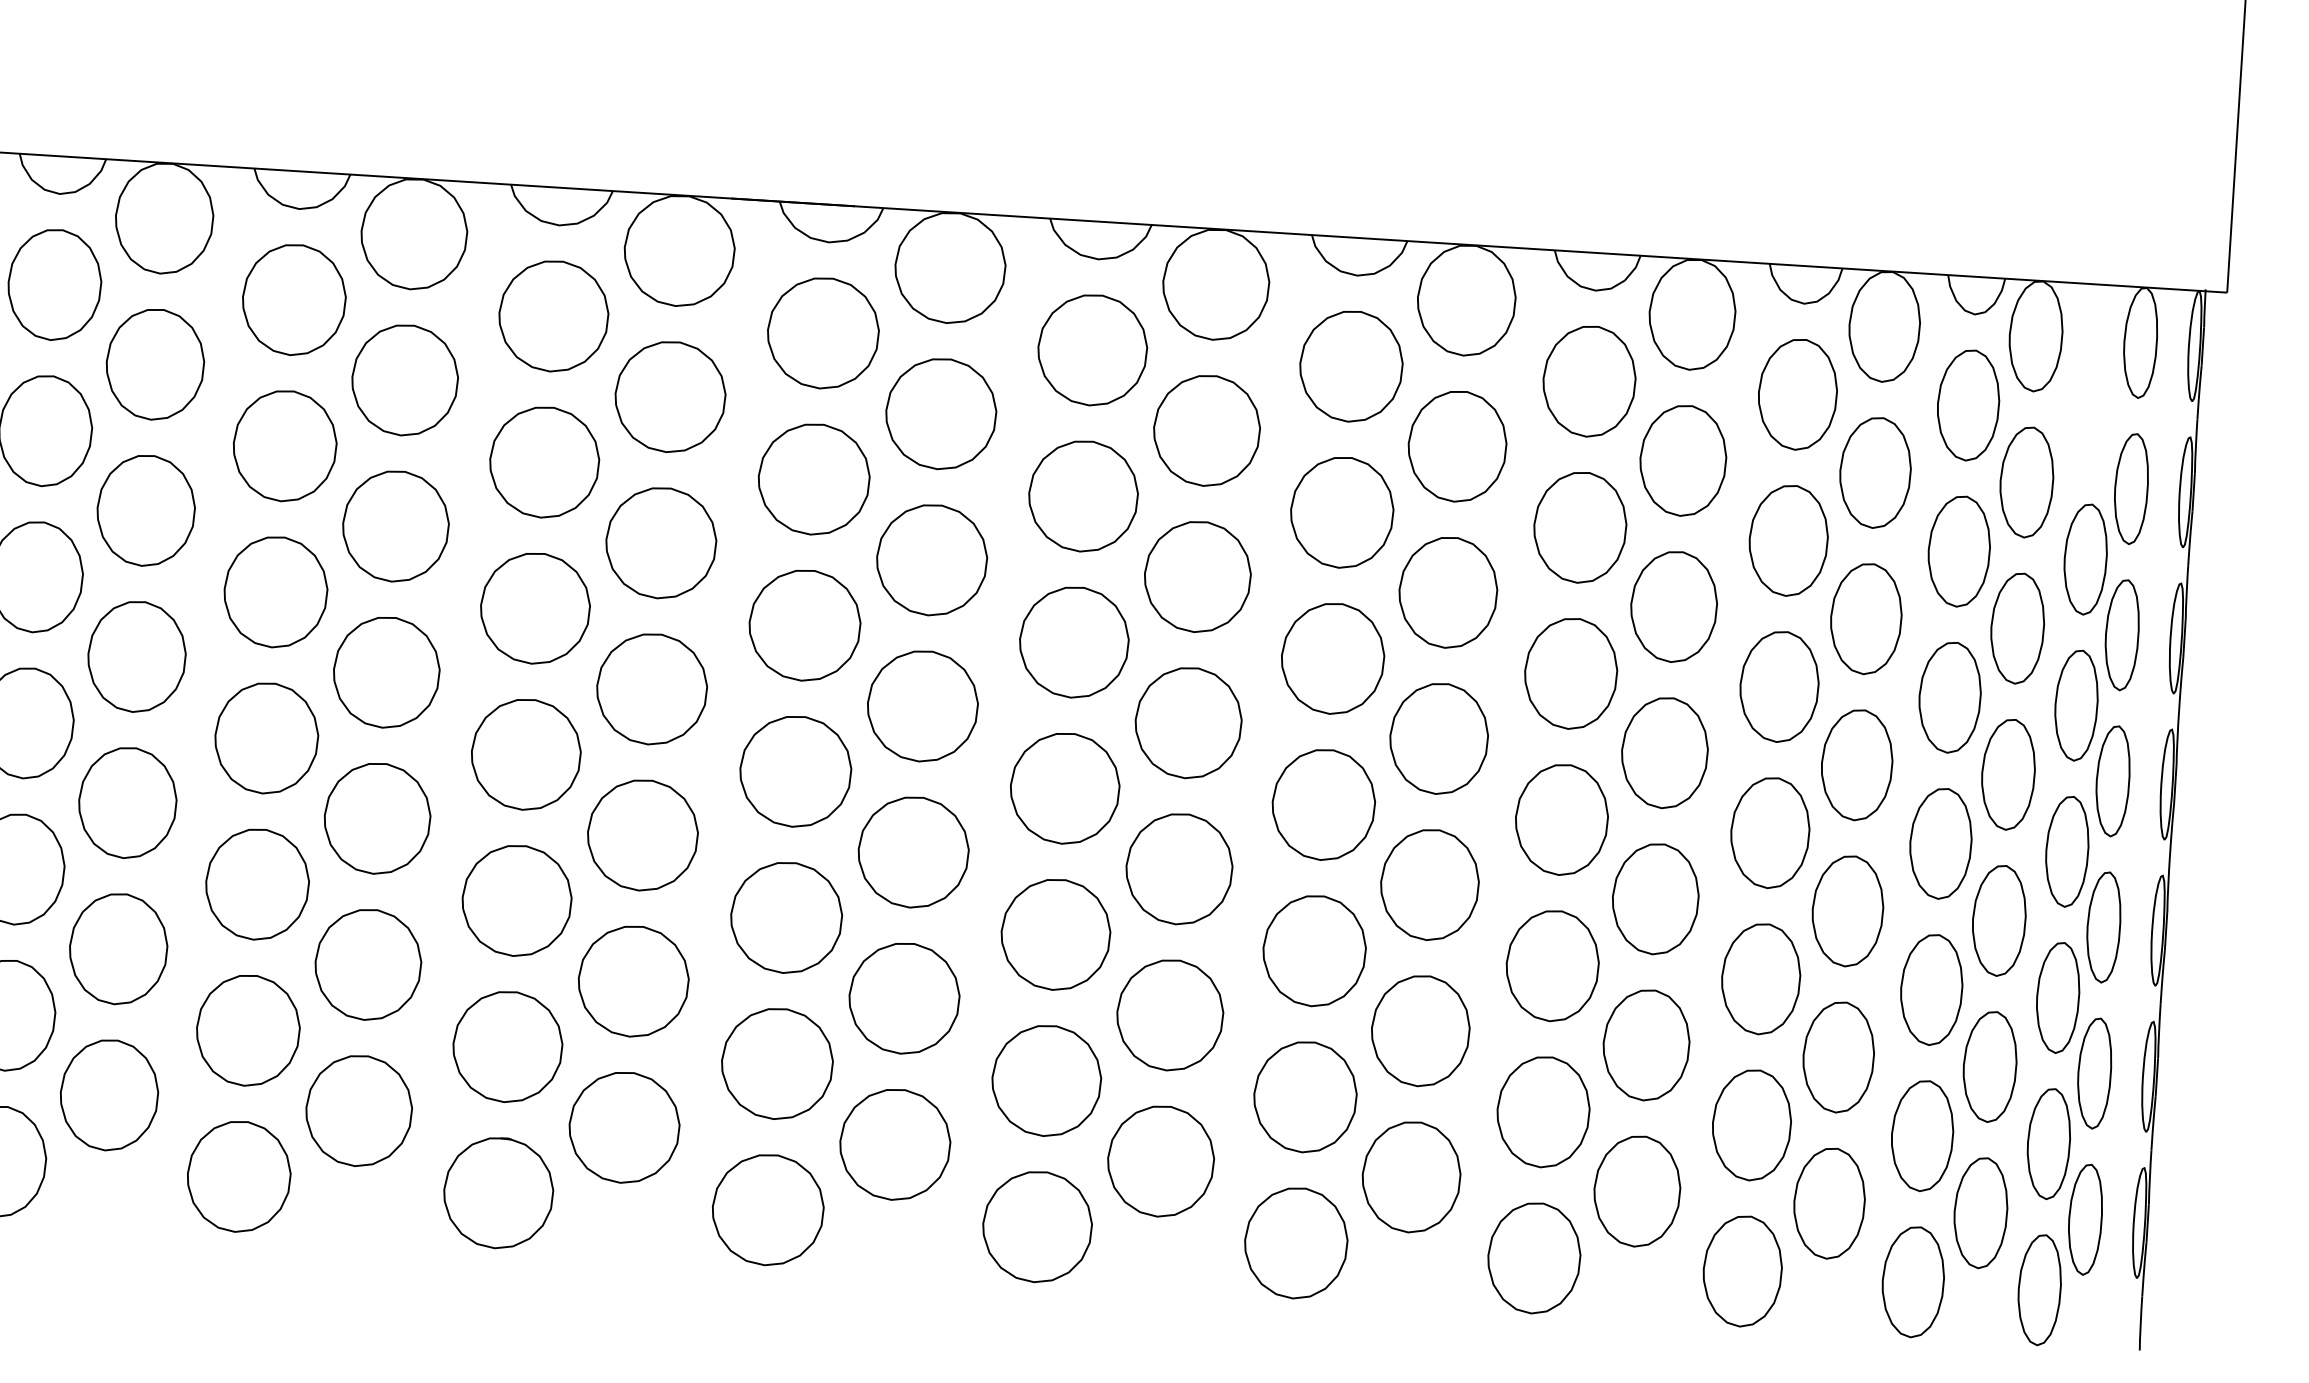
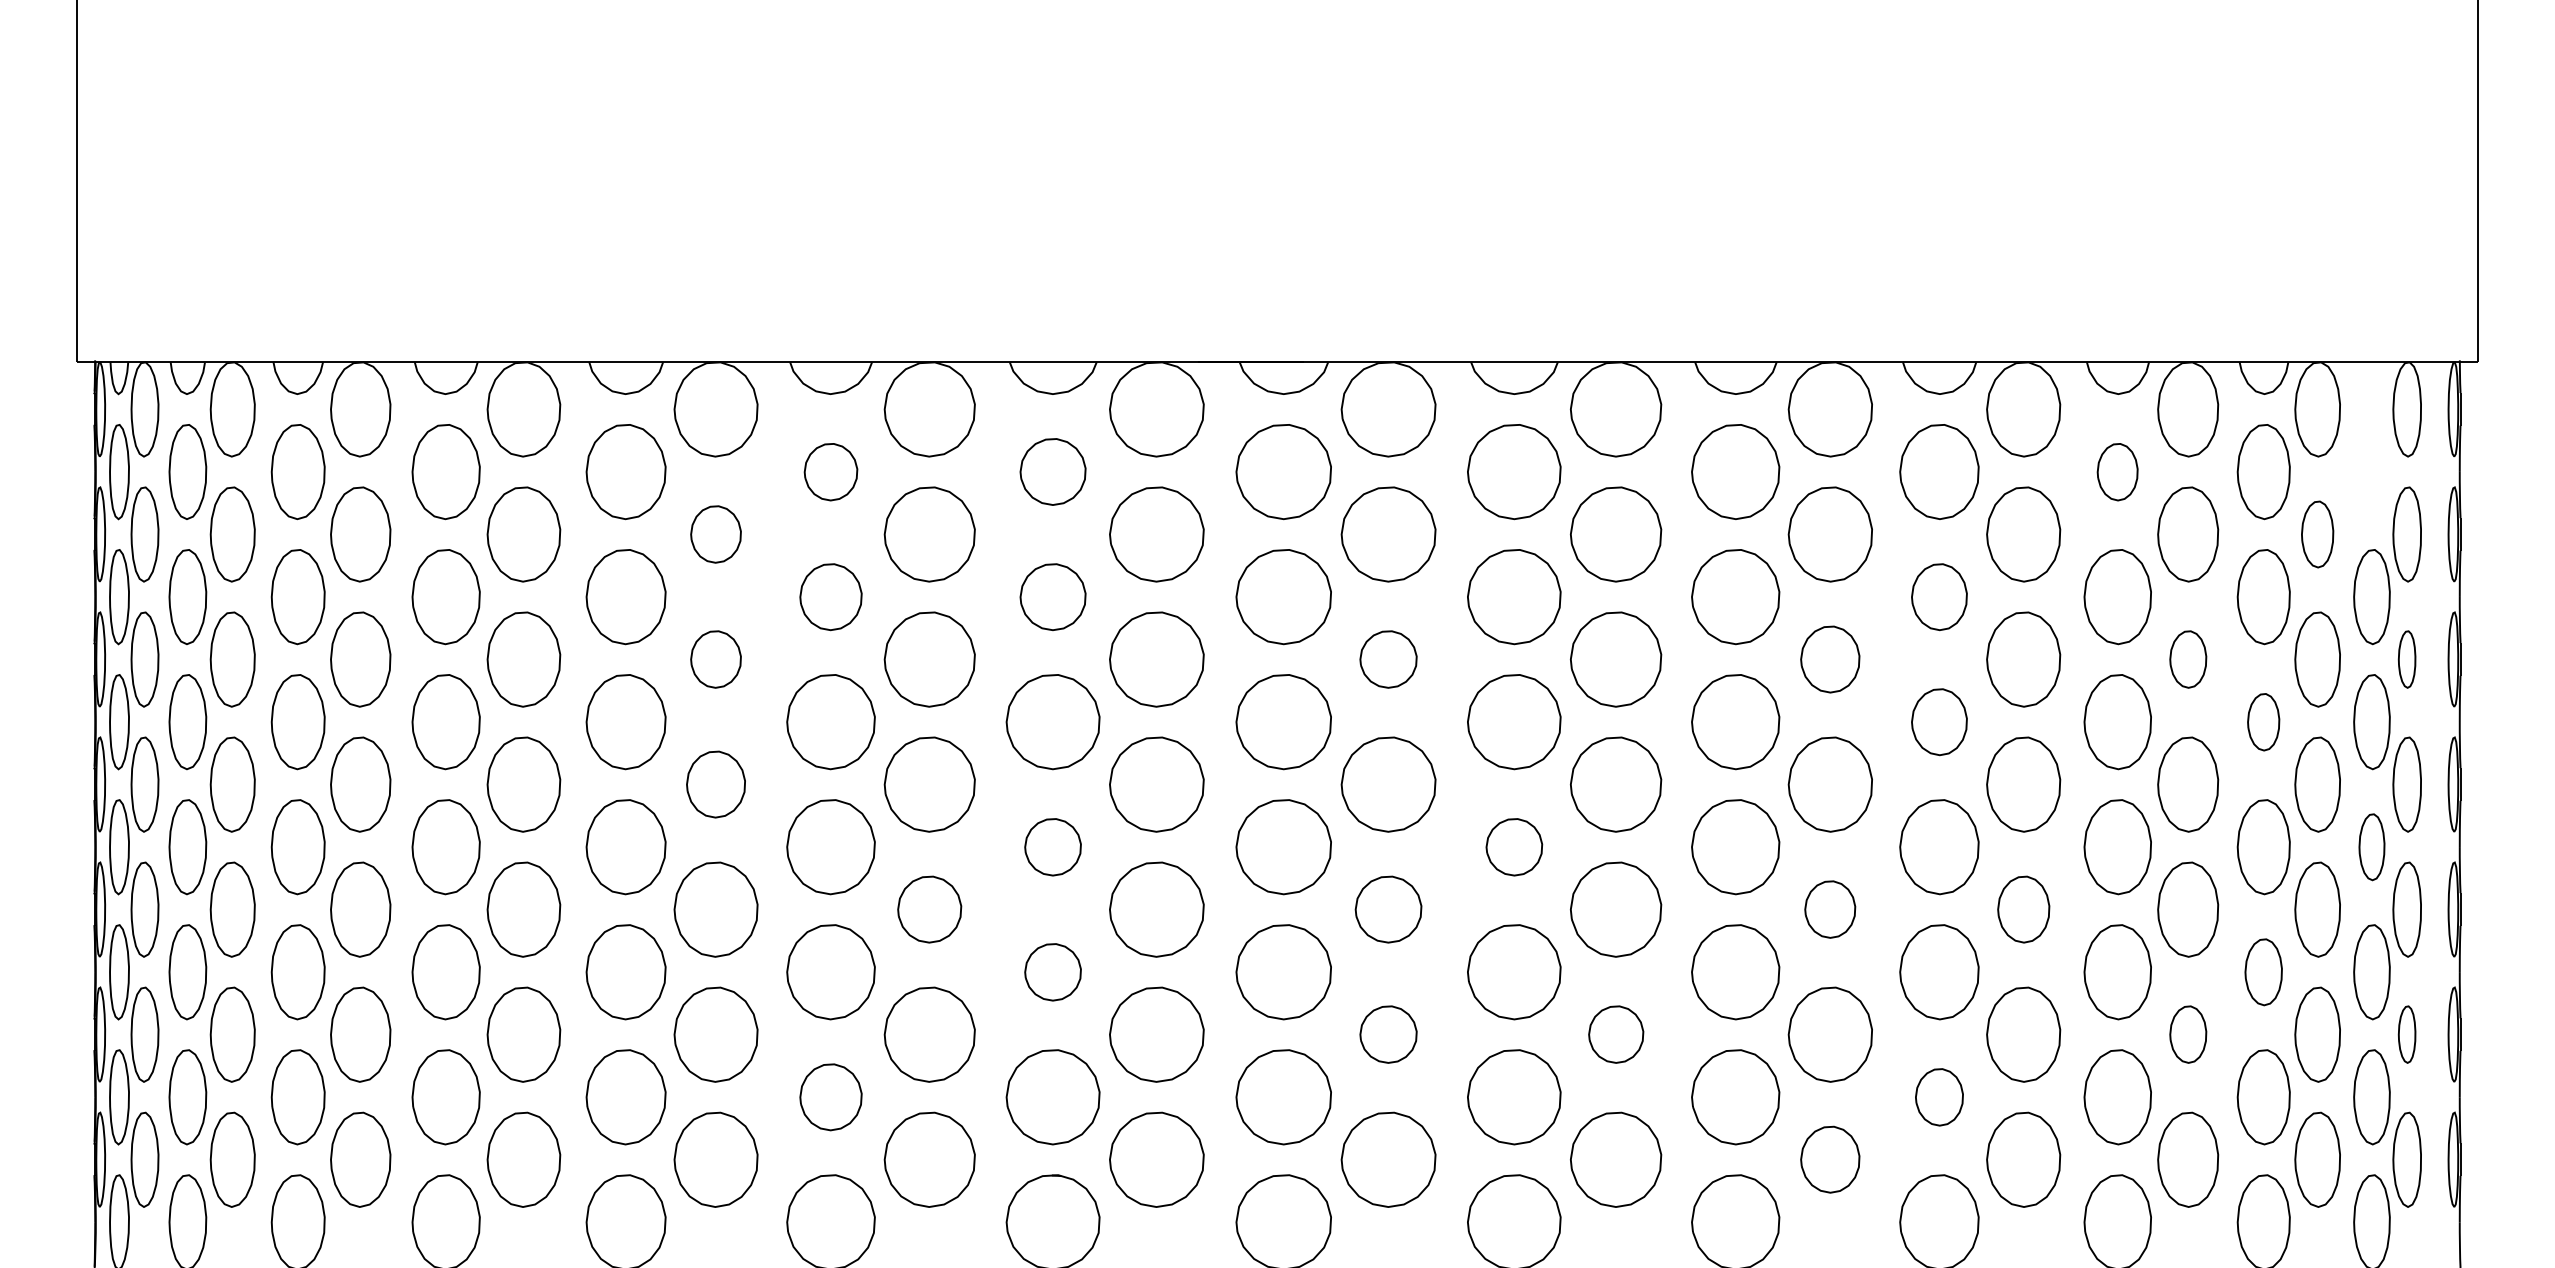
part: (293, 300) -> (830, 472), size x0.6
part: (553, 315) -> (1052, 471), size x0.7
part: (154, 364) -> (715, 534), size x0.6
part: (1797, 395) -> (2117, 472), size x0.6
part: (284, 446) -> (830, 597), size x0.7
part: (543, 463) -> (1052, 597), size x0.7
part: (2026, 482) -> (2317, 534), size x0.7
part: (145, 510) -> (715, 659), size x0.6
part: (1580, 528) -> (1939, 597), size x0.7
part: (931, 560) -> (1388, 659), size x0.6
part: (1447, 592) -> (1829, 659), size x0.7
part: (1866, 618) -> (2188, 659), size x0.6
part: (2121, 634) -> (2406, 659), size x0.6
part: (136, 656) -> (715, 784), size x0.7
part: (1571, 674) -> (1939, 722), size x0.7
part: (1949, 698) -> (2263, 722), size x0.6
part: (525, 755) -> (1052, 847), size x0.6
part: (1065, 789) -> (1514, 847), size x0.6
part: (377, 818) -> (929, 909), size x0.7
part: (913, 852) -> (1388, 909), size x0.7
part: (2066, 852) -> (2371, 847), size x0.7
part: (1428, 884) -> (1829, 909), size x0.6
part: (1655, 898) -> (2023, 909), size x0.7
part: (516, 901) -> (1052, 972), size x0.6
part: (1931, 990) -> (2263, 972), size x0.7
part: (904, 998) -> (1388, 1034), size x0.6
part: (1170, 1015) -> (1616, 1034), size x0.6
part: (247, 1030) -> (830, 1097), size x0.7
part: (1839, 1057) -> (2188, 1034), size x0.6
part: (2093, 1073) -> (2406, 1034), size x0.6
part: (1543, 1112) -> (1939, 1097), size x0.6
part: (1410, 1176) -> (1829, 1159), size x0.7

